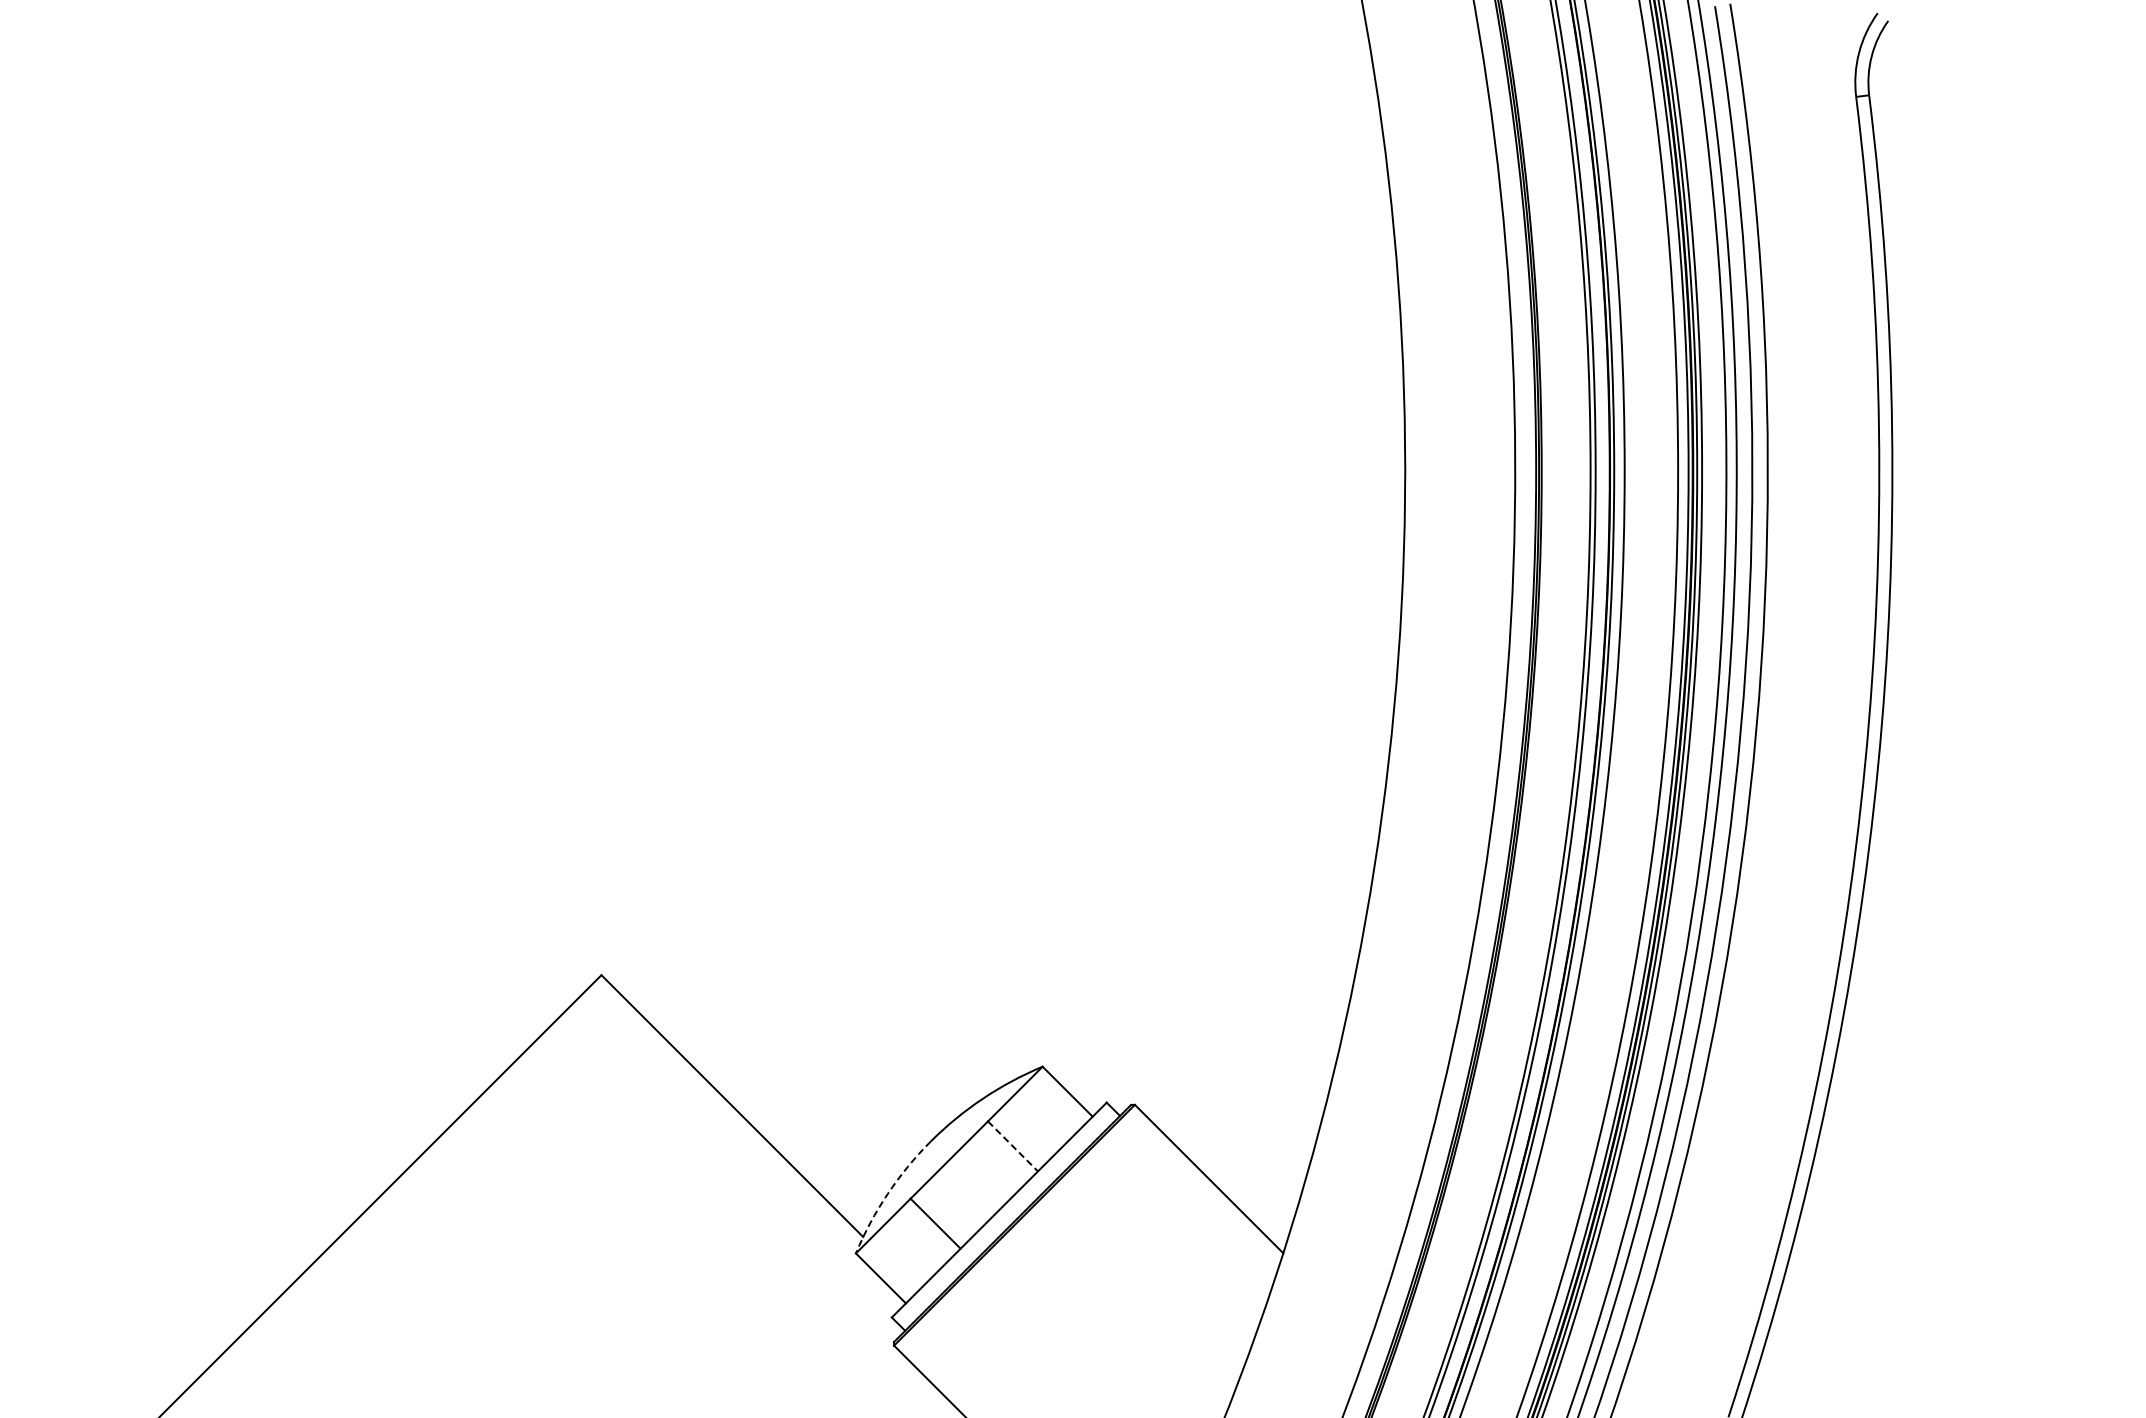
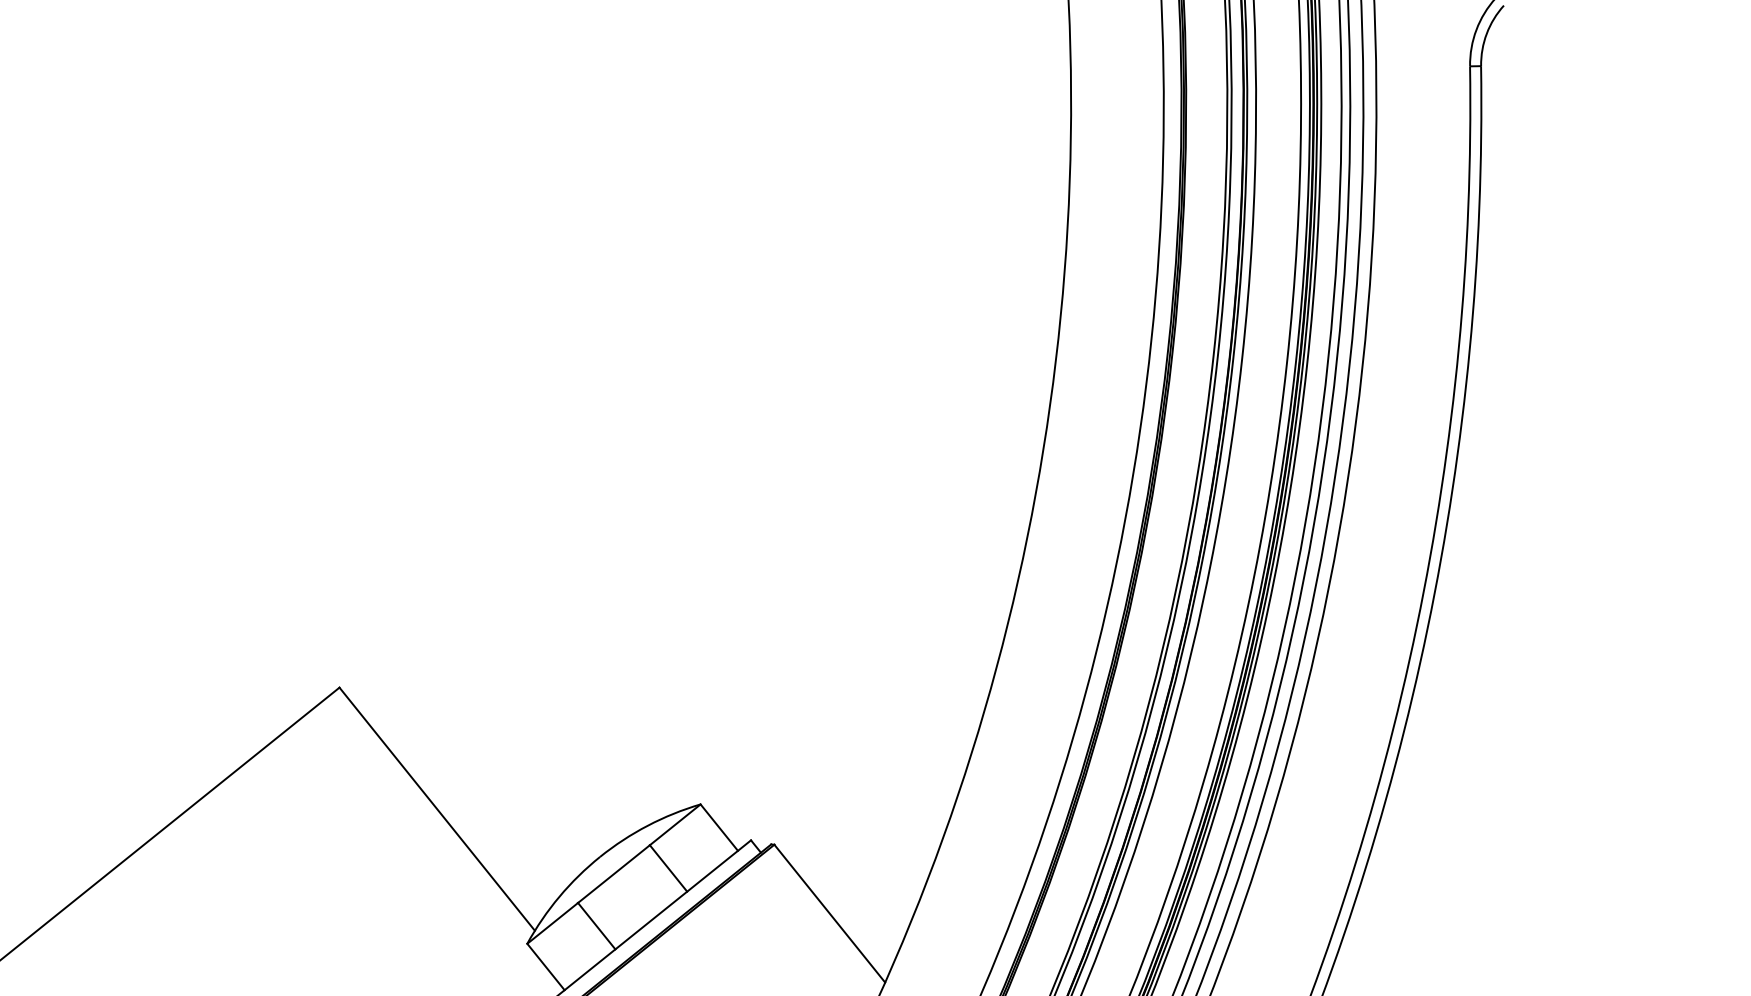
line: (1013, 1146) -> (668, 868), dashed -> solid
arc: (887, 1193) -> (559, 896), dashed -> solid

